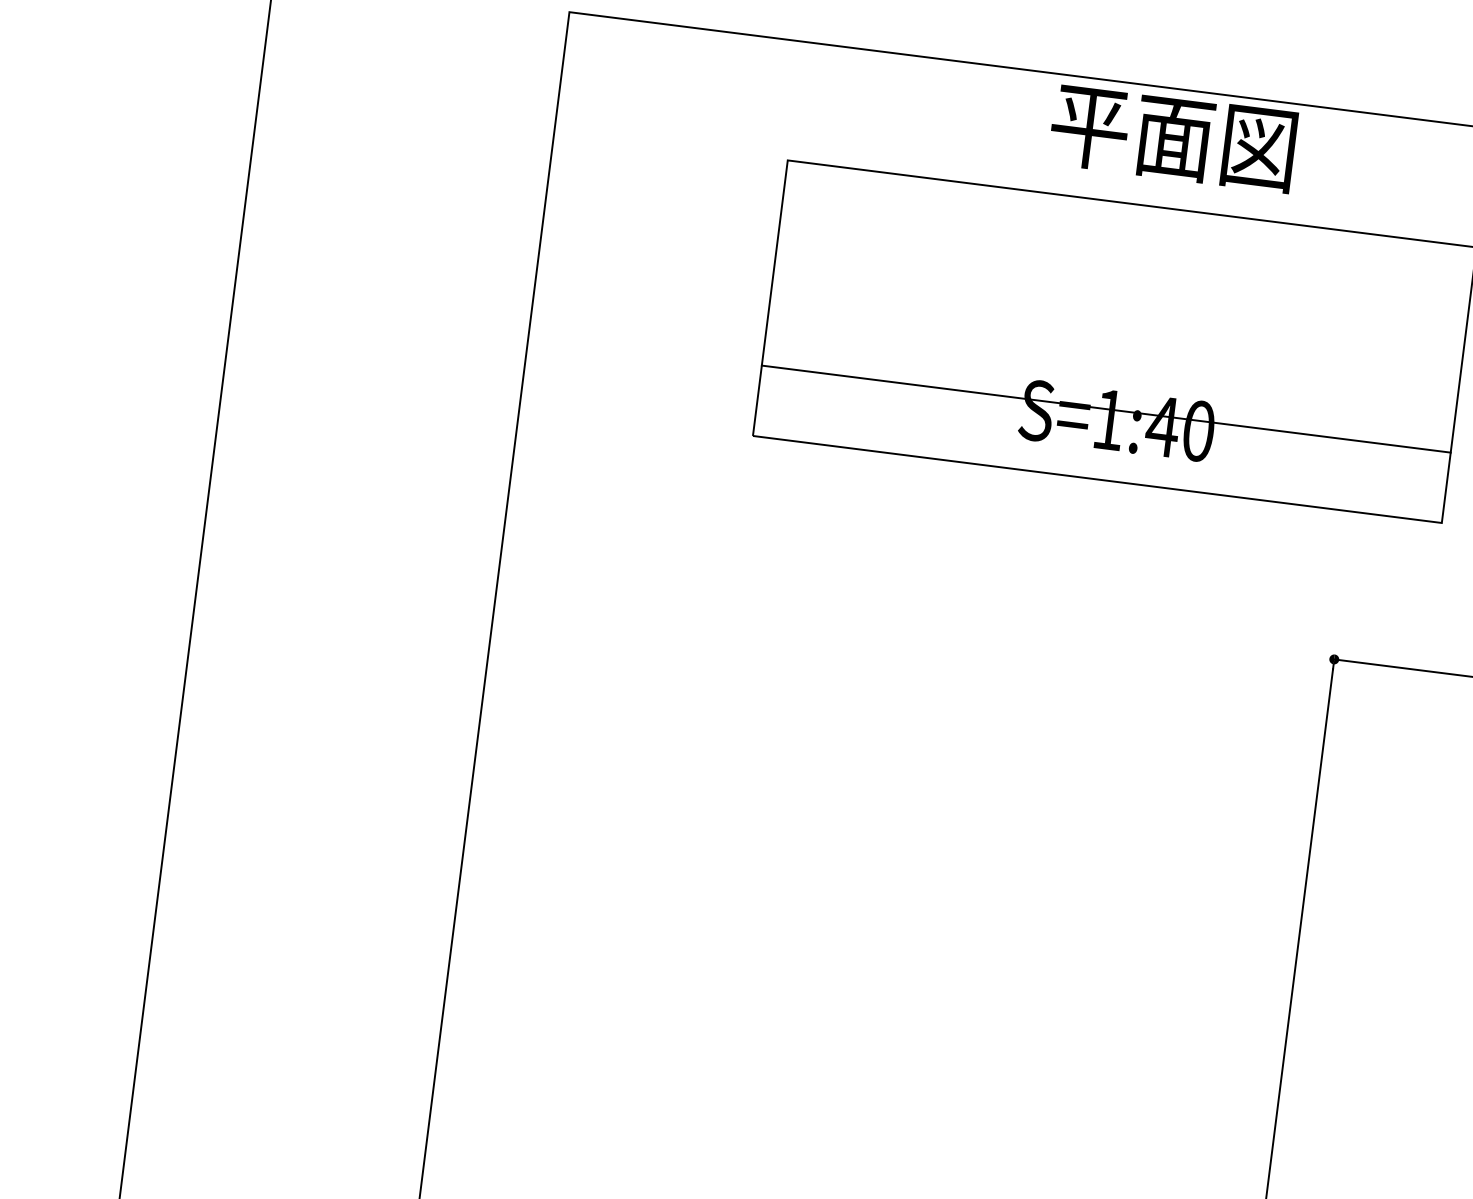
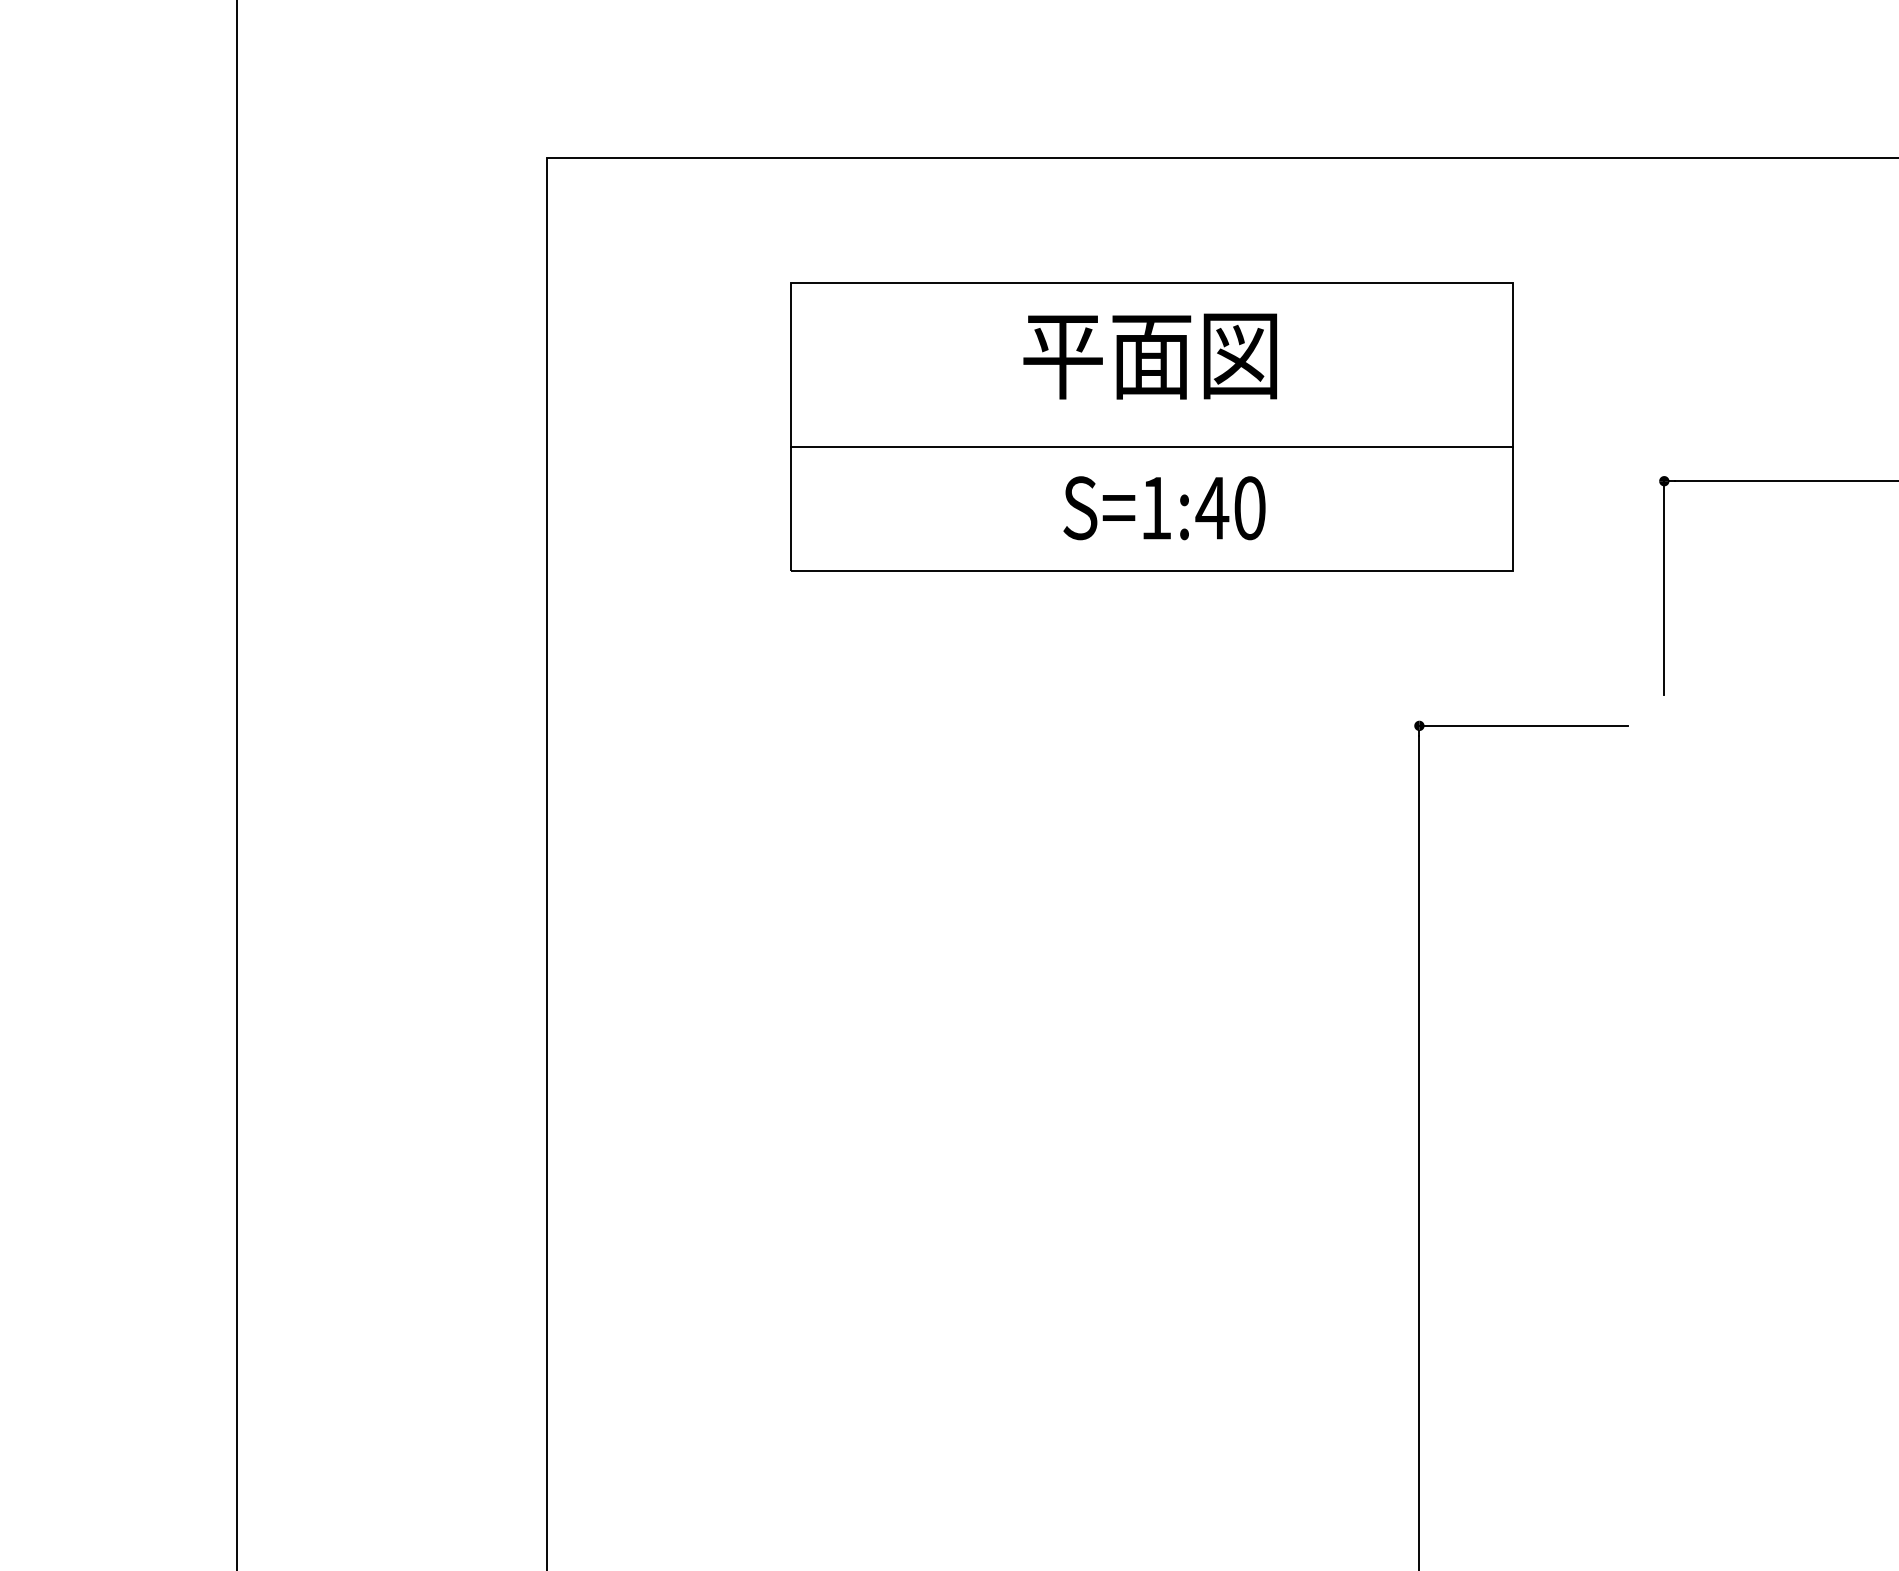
text: (1172, 138) -> (1149, 356), moved
line: (1106, 409) -> (1151, 447), moved

